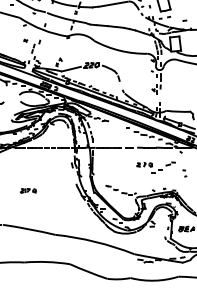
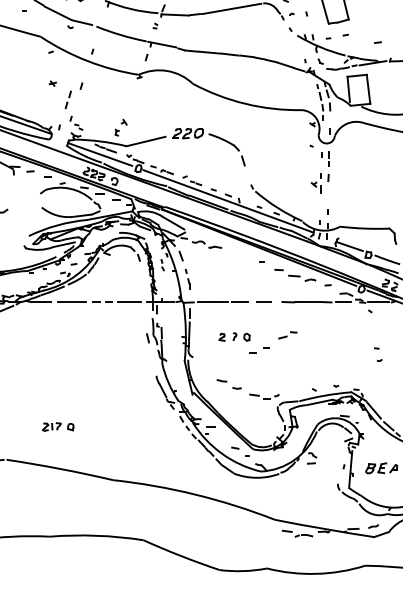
part: (155, 167) -> (256, 342), moved
part: (27, 190) -> (56, 426), moved

